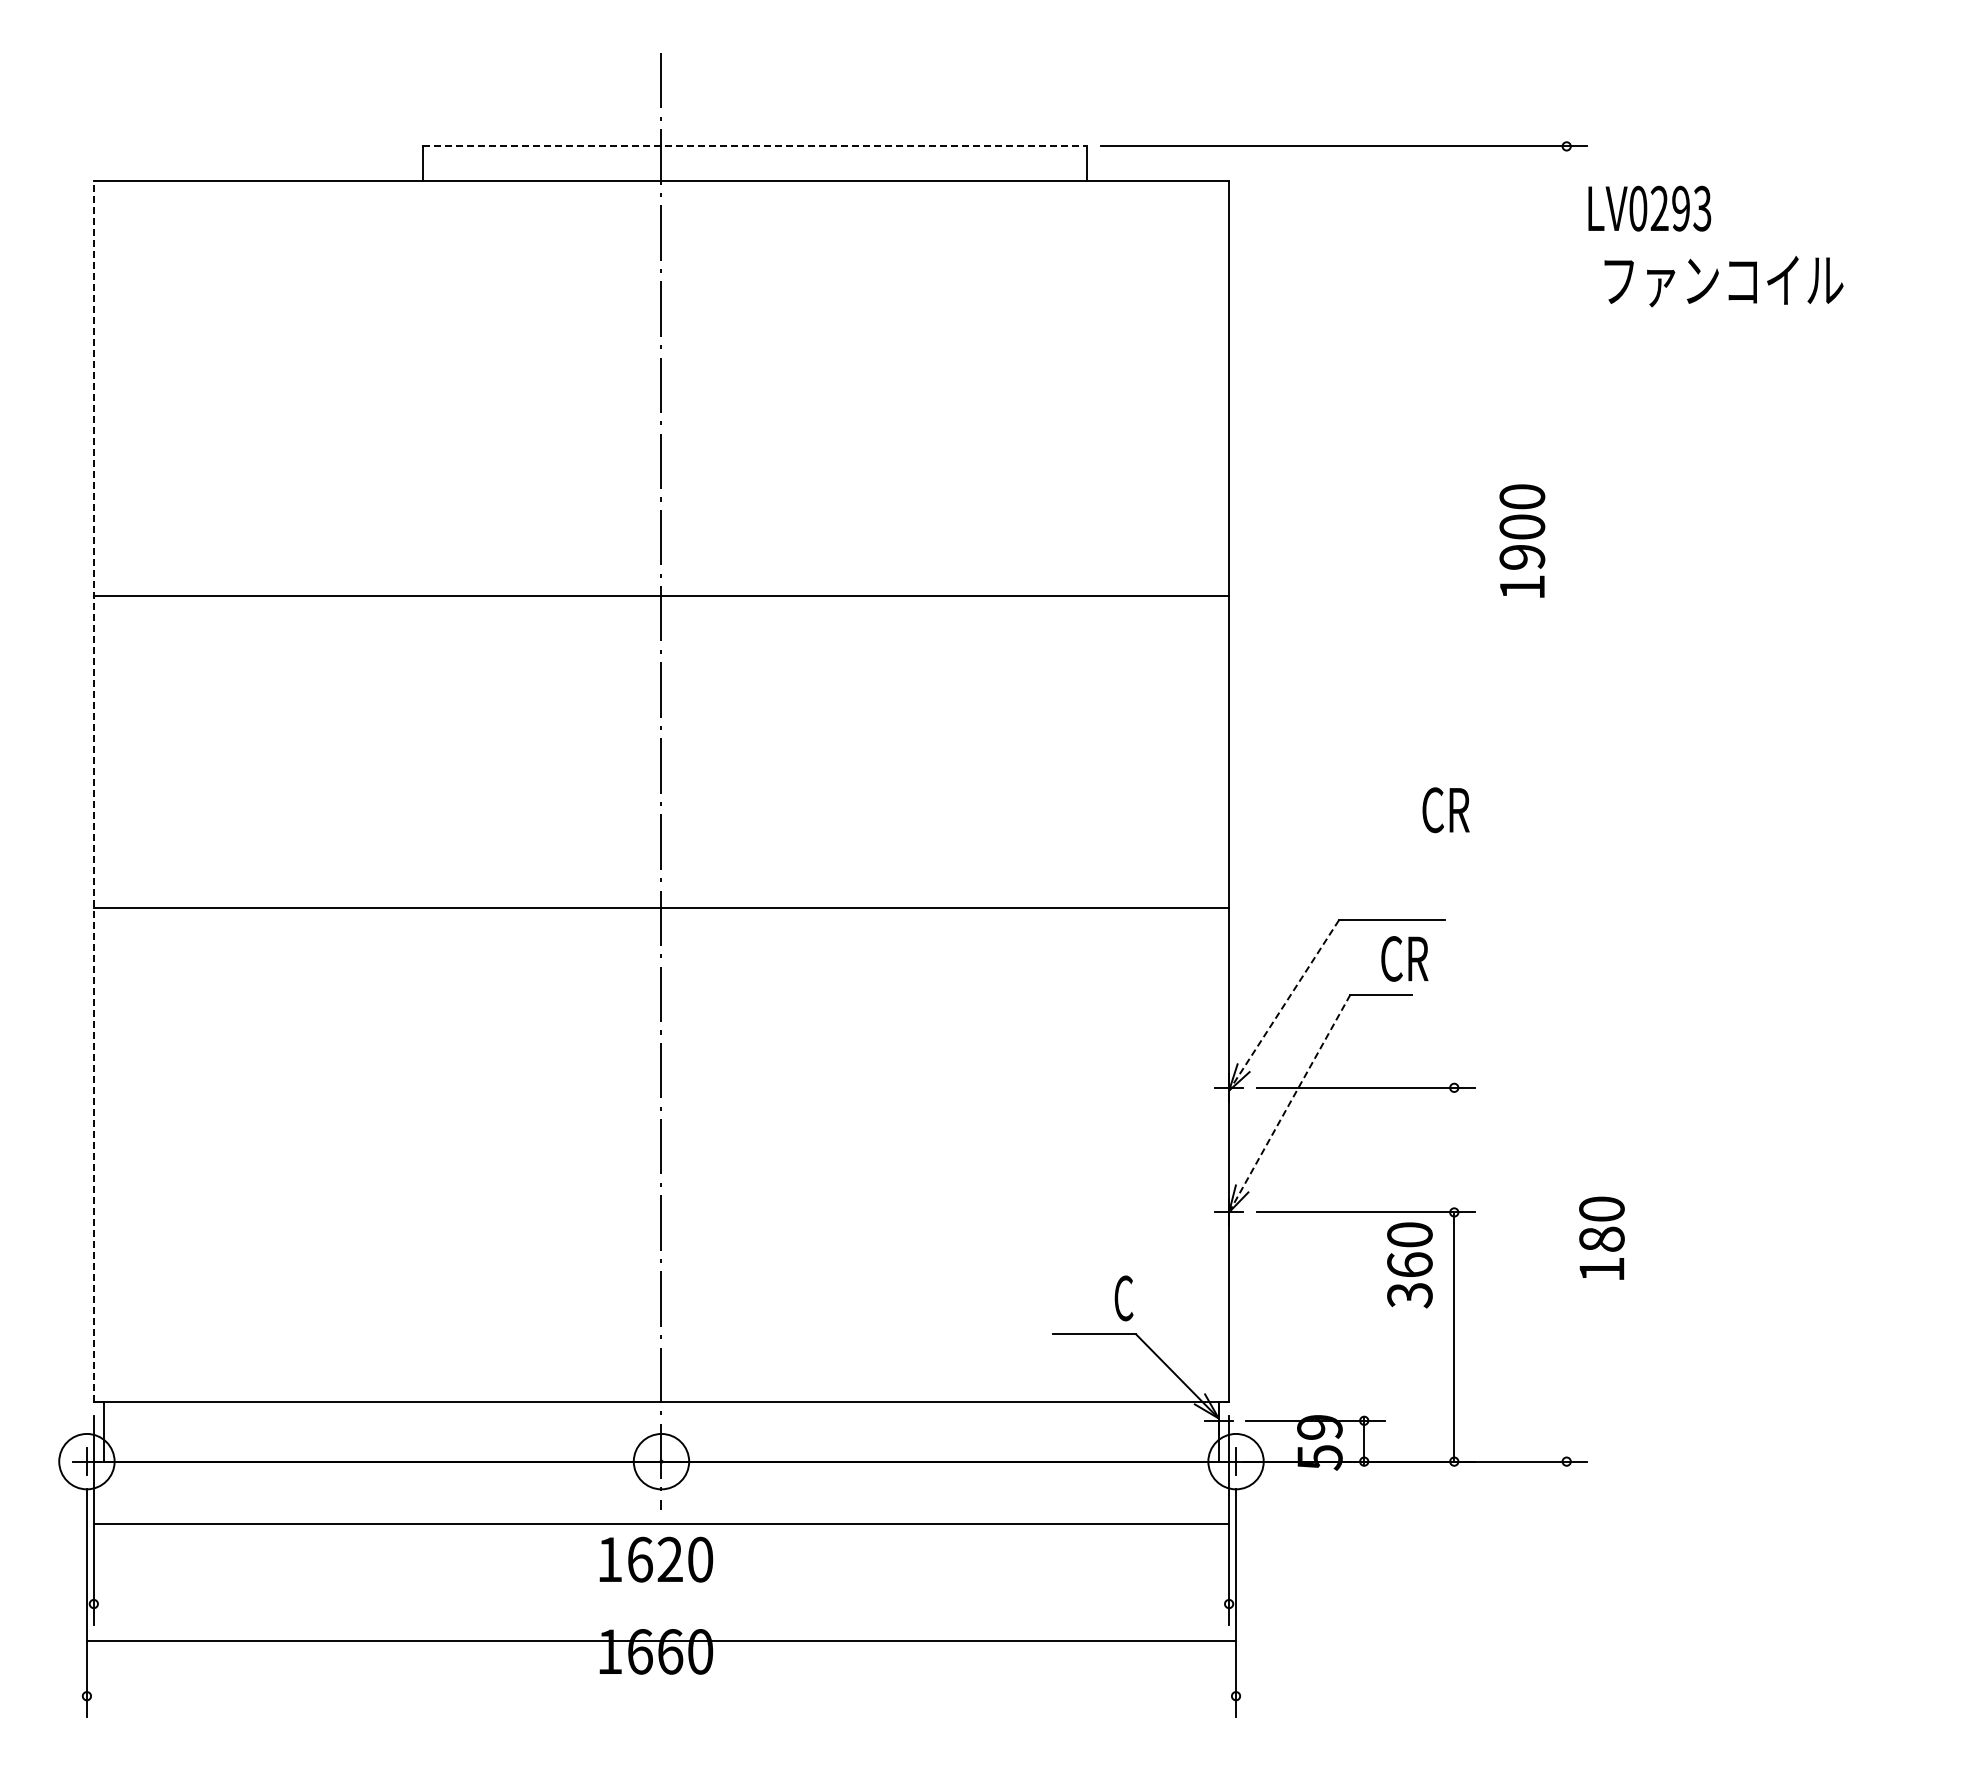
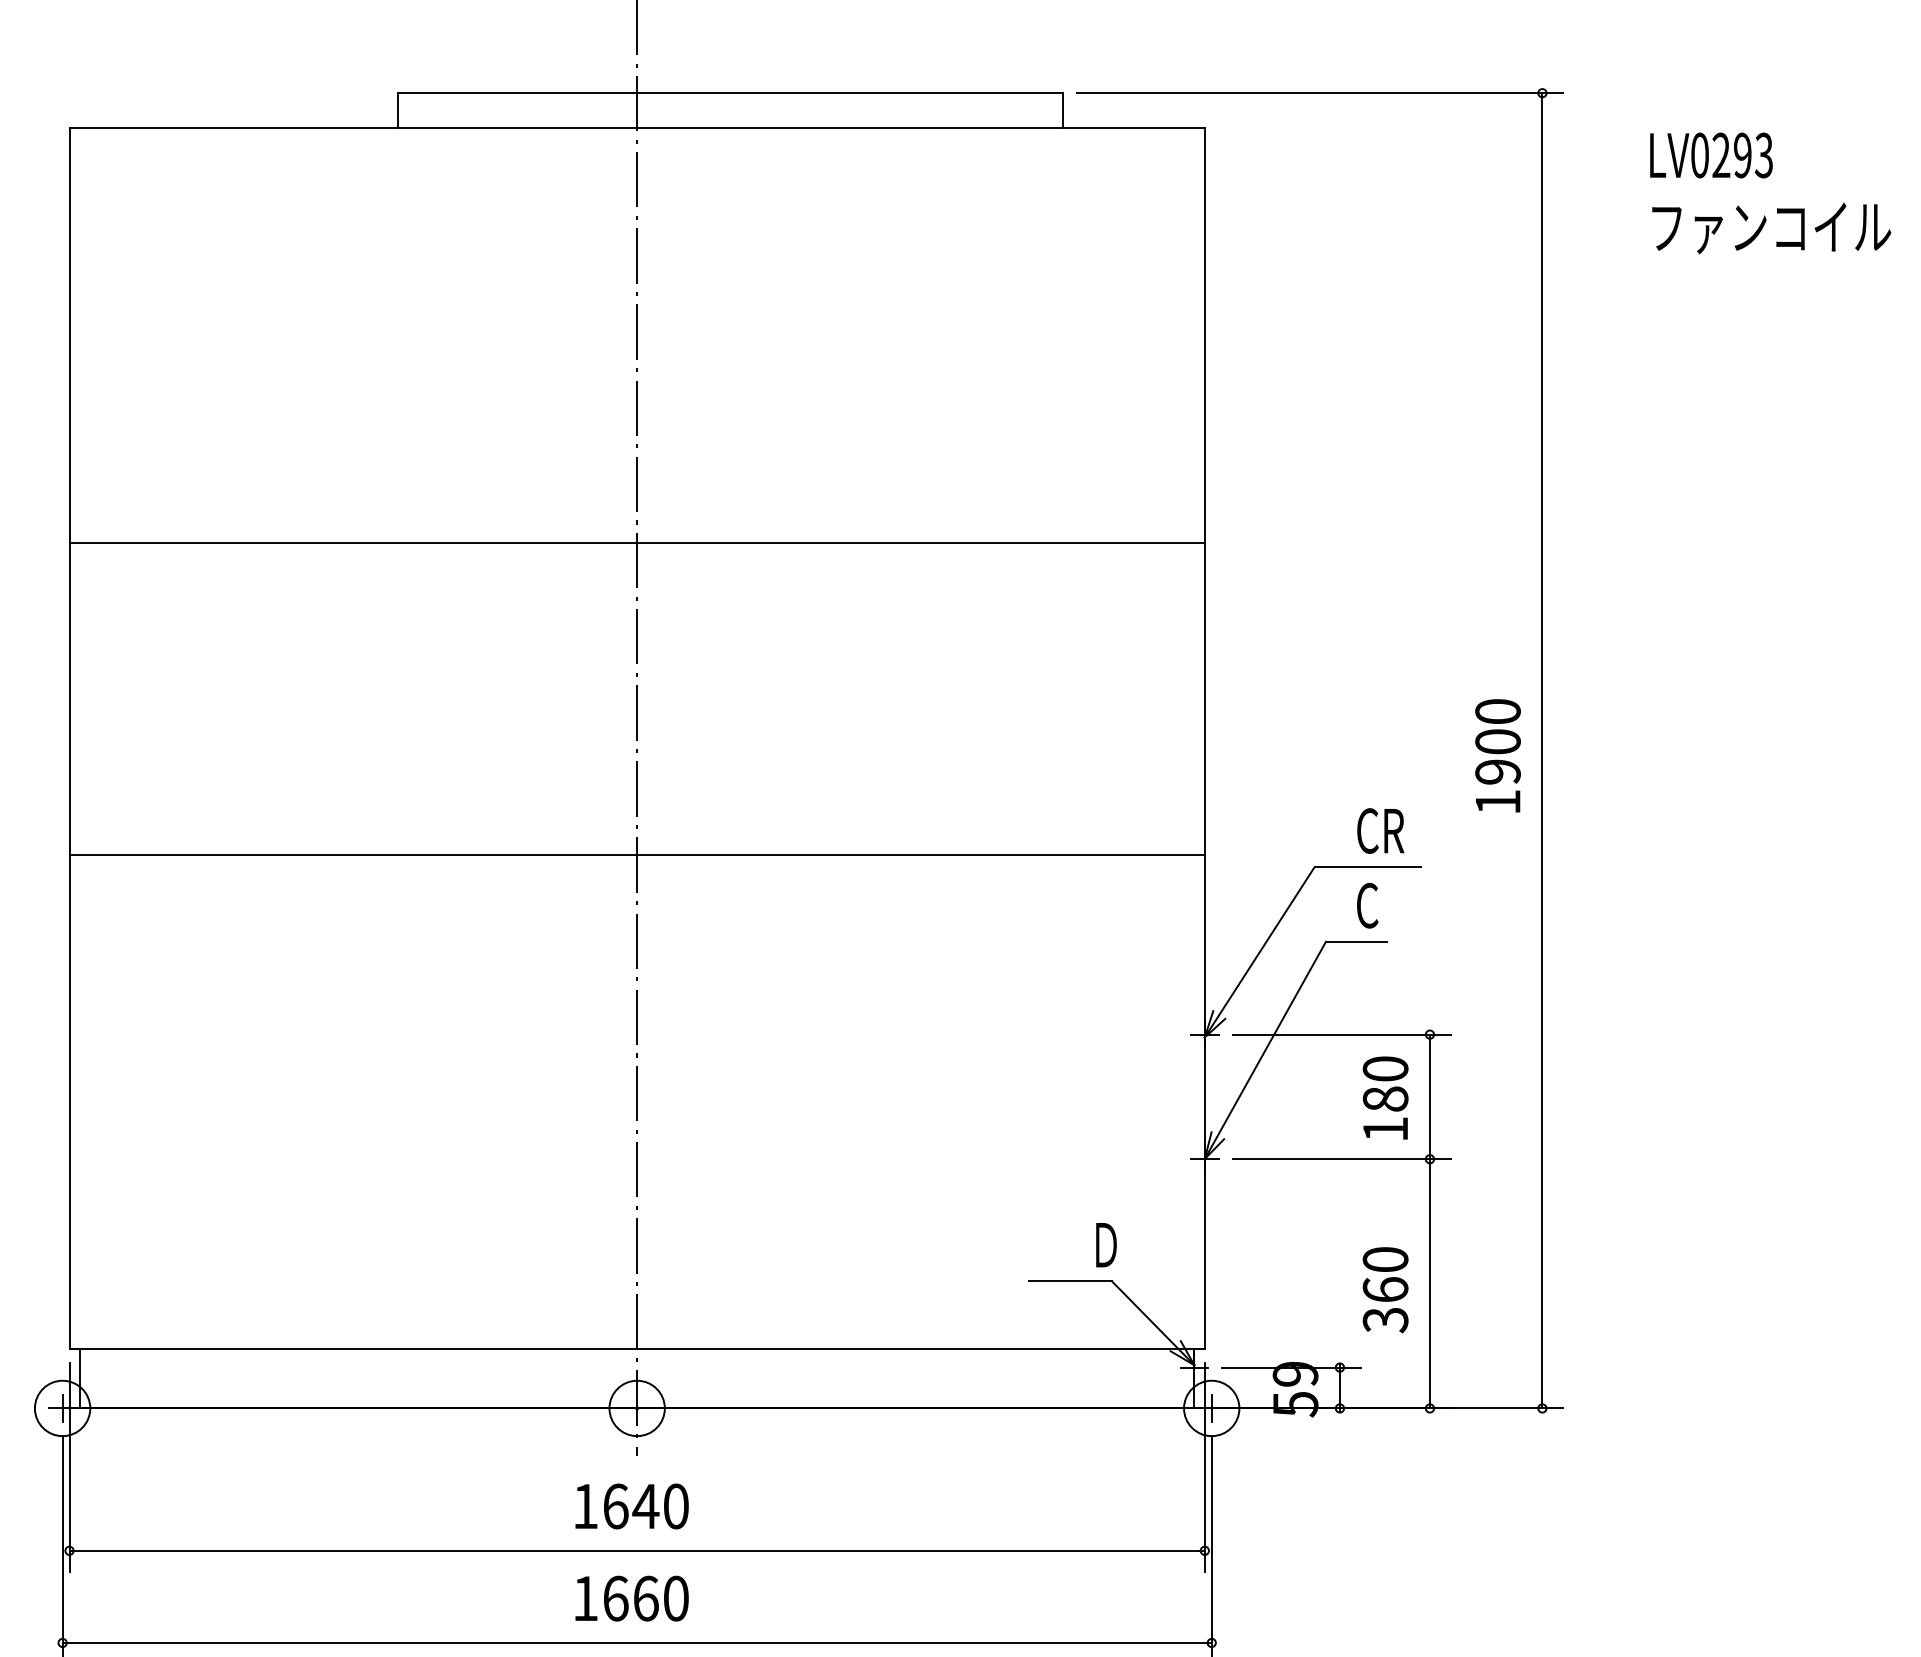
line: (755, 146) -> (731, 93), dashed -> solid
text: (1649, 208) -> (1711, 155), moved
text: (1723, 281) -> (1771, 228), moved
text: (1522, 540) -> (1498, 755), moved
line: (93, 791) -> (69, 738), dashed -> solid
line: (1566, 803) -> (1542, 750), added
text: (1445, 810) -> (1380, 831), moved
text: (1418, 958) -> (1394, 905), CR -> C
line: (1283, 1005) -> (1259, 952), dashed -> solid
line: (1289, 1104) -> (1265, 1051), dashed -> solid
line: (1454, 1150) -> (1430, 1097), added
text: (1601, 1237) -> (1385, 1097), moved
text: (1409, 1265) -> (1385, 1290), moved
text: (1127, 1298) -> (1103, 1245), C -> Ｄ
line: (661, 1524) -> (637, 1551), moved
text: (669, 1558) -> (645, 1505), 1620 -> 1640
line: (661, 1641) -> (637, 1643), moved

